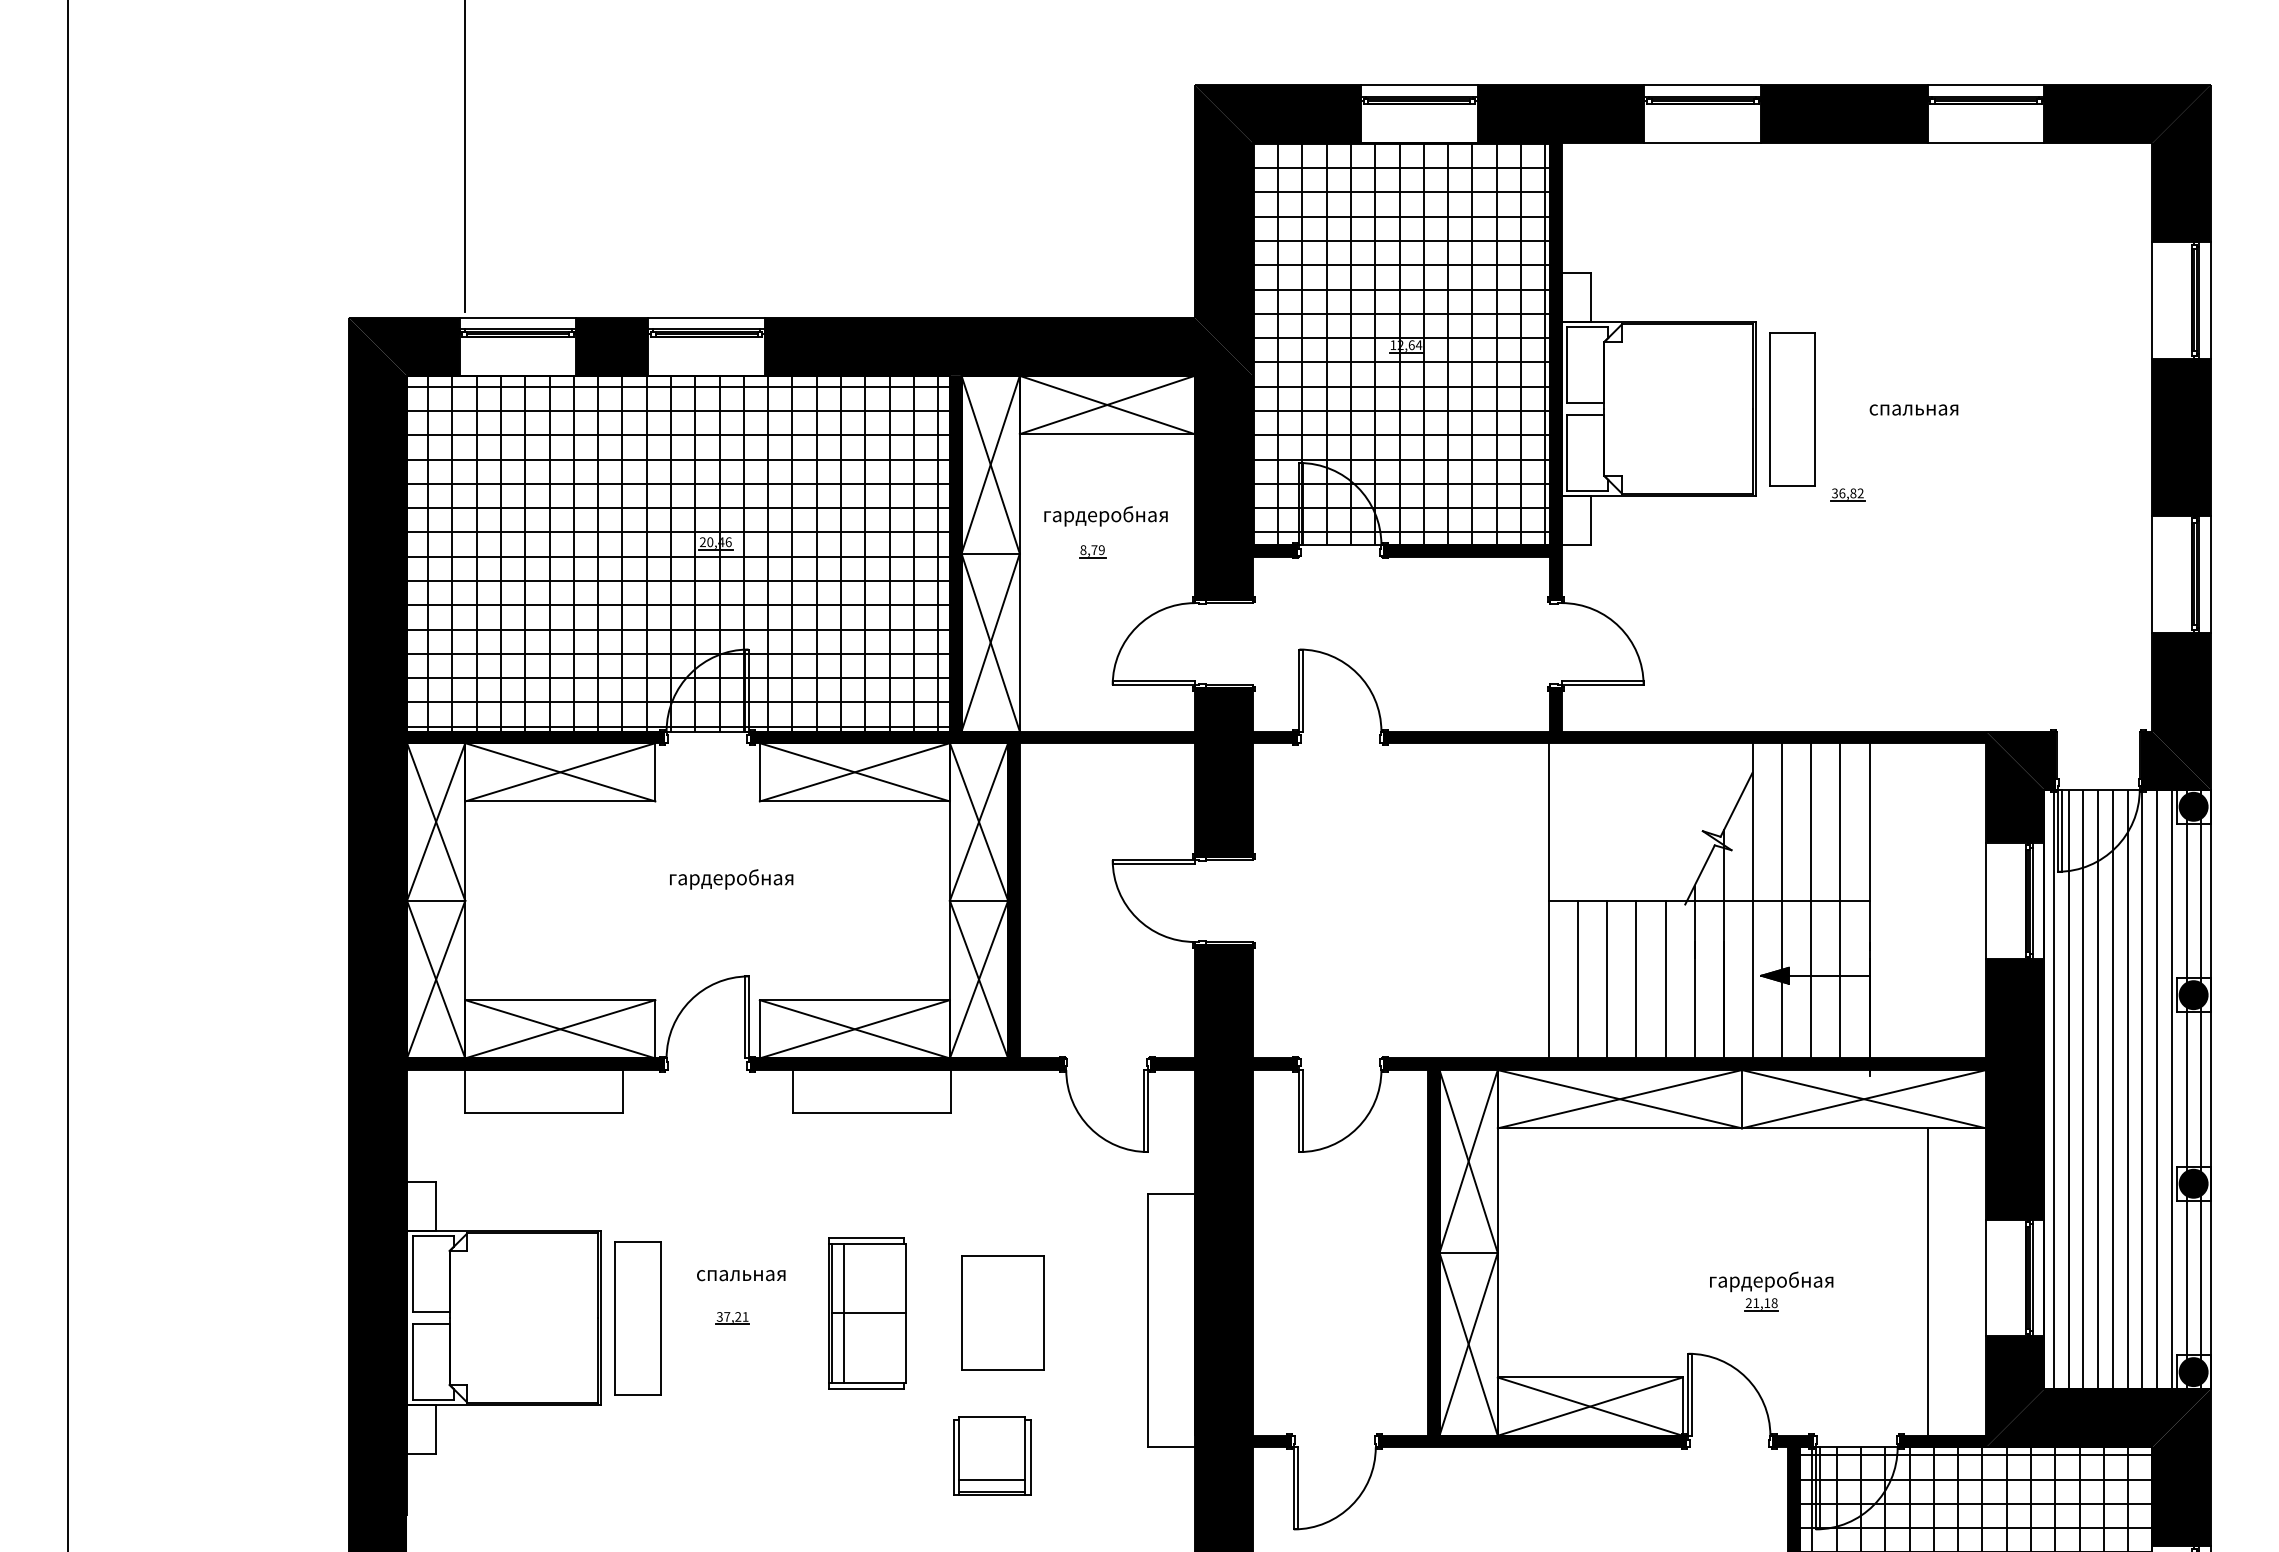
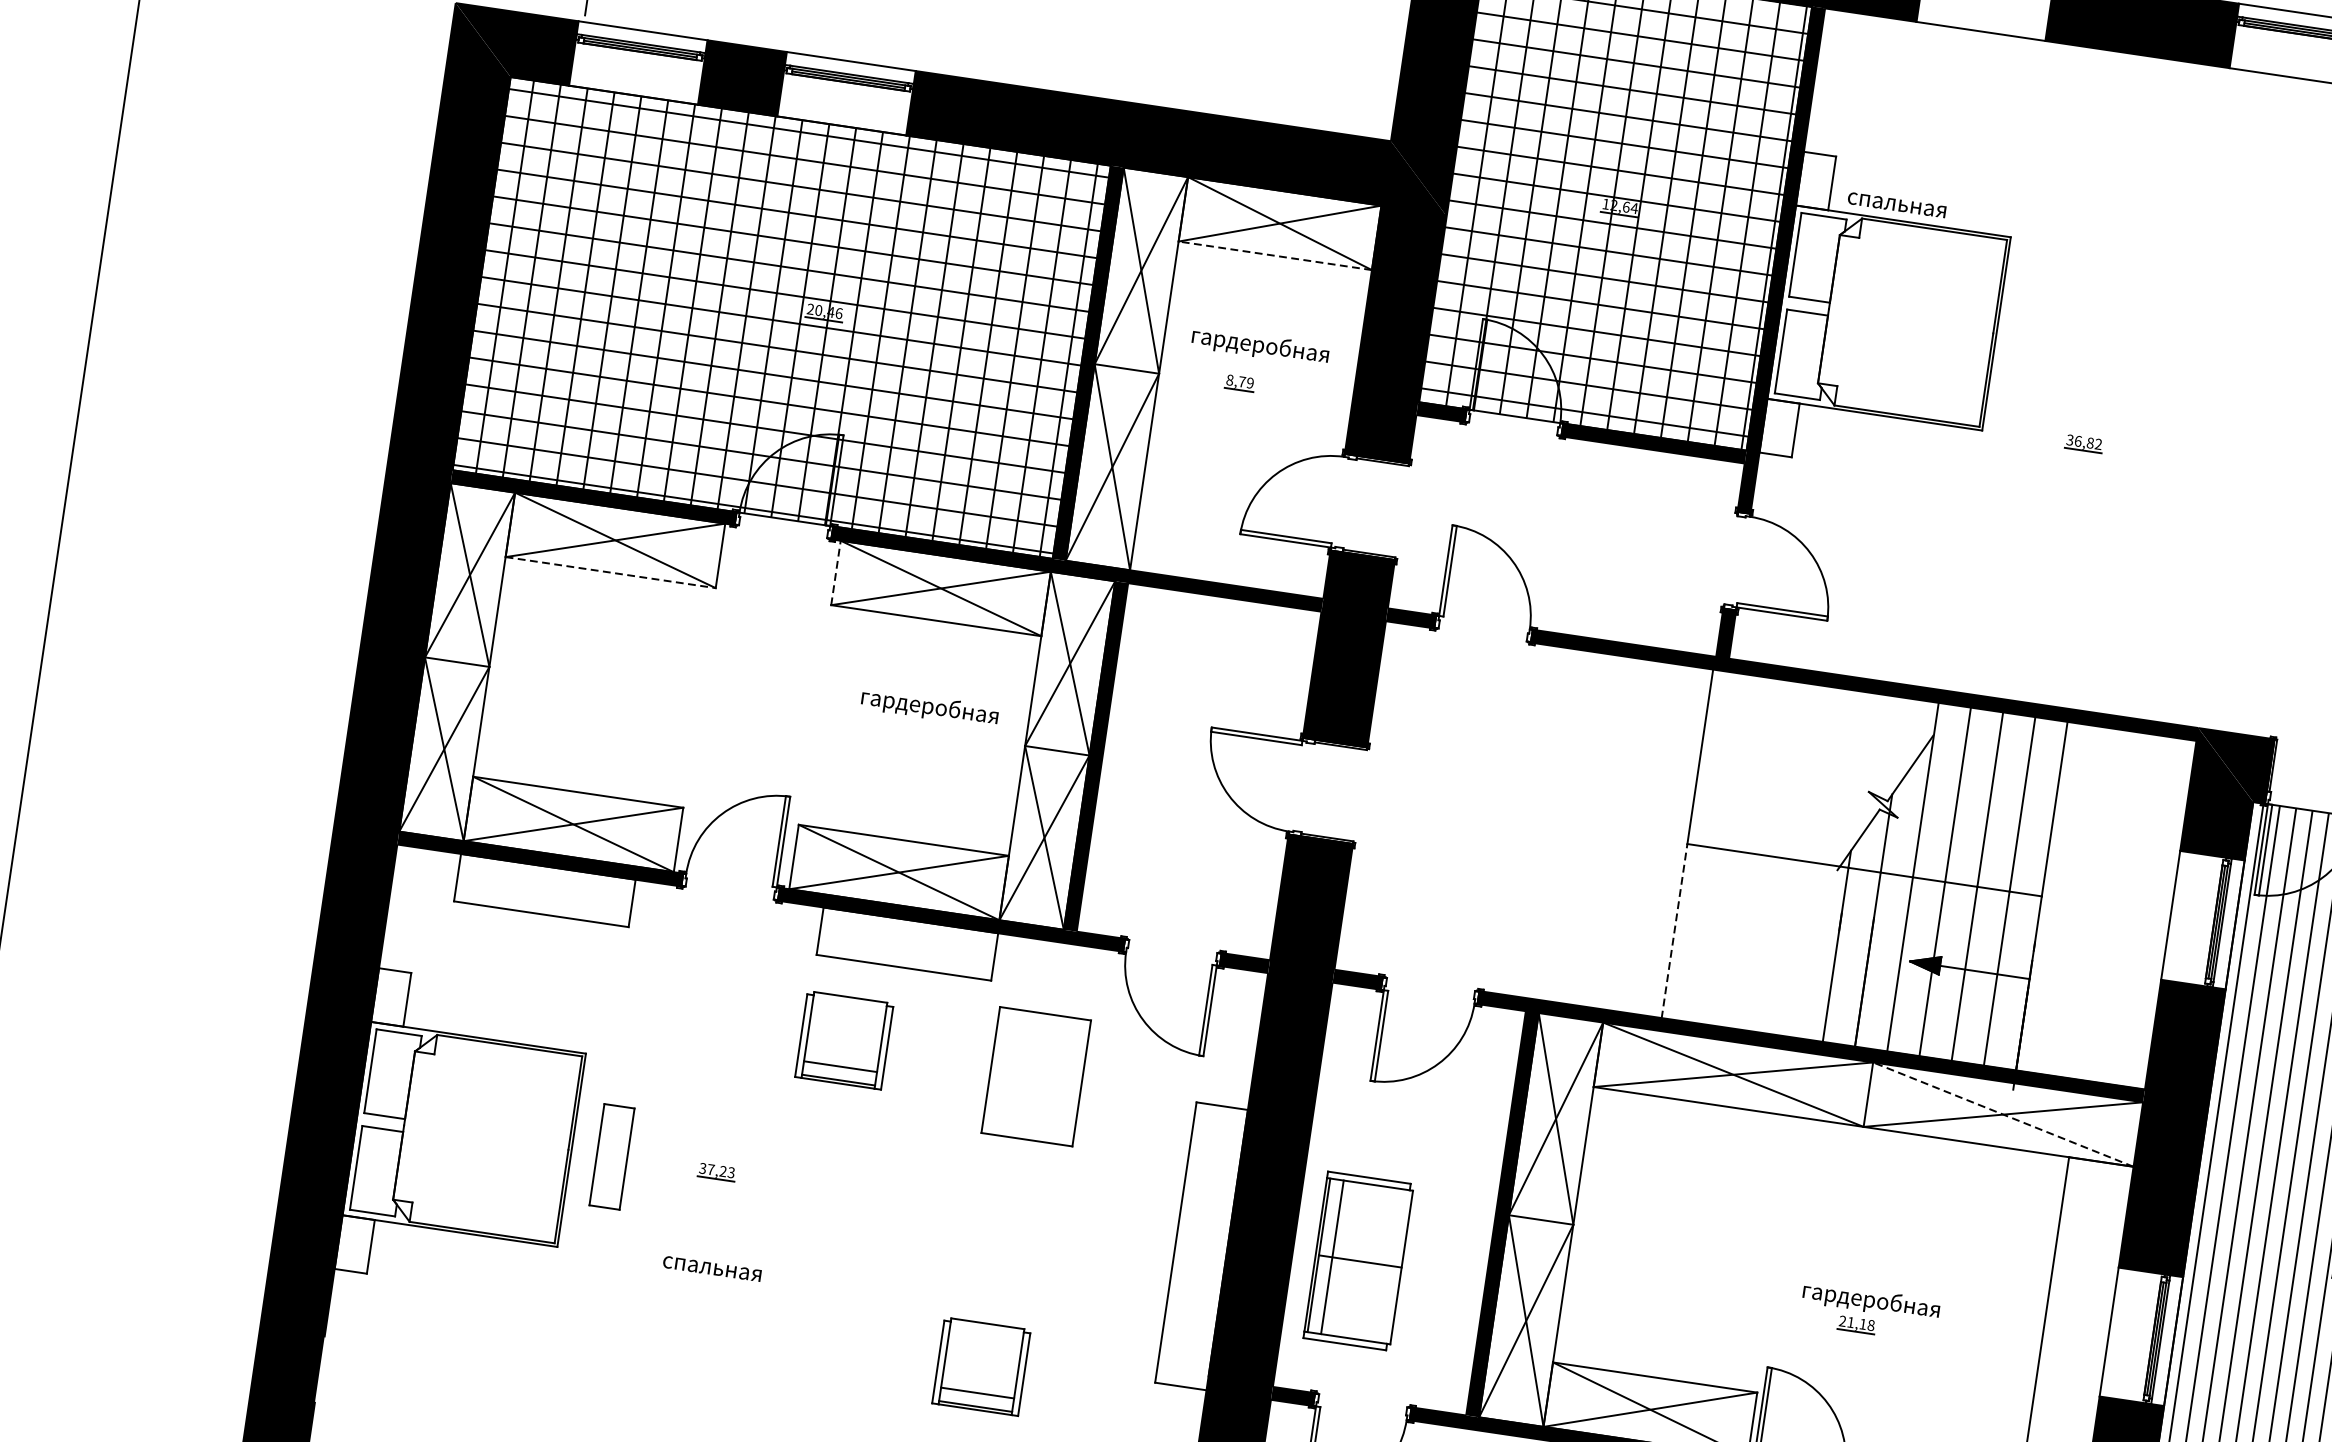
part: (1792, 409) -> (2036, 340), removed
text: (1913, 409) -> (1896, 204), moved
line: (1106, 434) -> (1274, 256), solid -> dashed
line: (759, 771) -> (835, 572), solid -> dashed
line: (560, 801) -> (610, 572), solid -> dashed
text: (731, 879) -> (929, 707), moved
line: (1548, 979) -> (1674, 930), solid -> dashed
line: (1578, 979) -> (1707, 935), removed
line: (1607, 979) -> (1739, 940), removed
line: (1636, 979) -> (1771, 945), removed
line: (1665, 979) -> (1803, 949), removed
line: (1864, 1099) -> (2003, 1114), solid -> dashed
part: (828, 1184) -> (844, 1039), added
text: (741, 1275) -> (712, 1268), moved
part: (1002, 1312) -> (1035, 1075), moved
part: (867, 1313) -> (1358, 1261), moved
text: (745, 1316) -> (731, 1172), 37,21 -> 37,23
part: (637, 1318) -> (611, 1156), size x0.6

